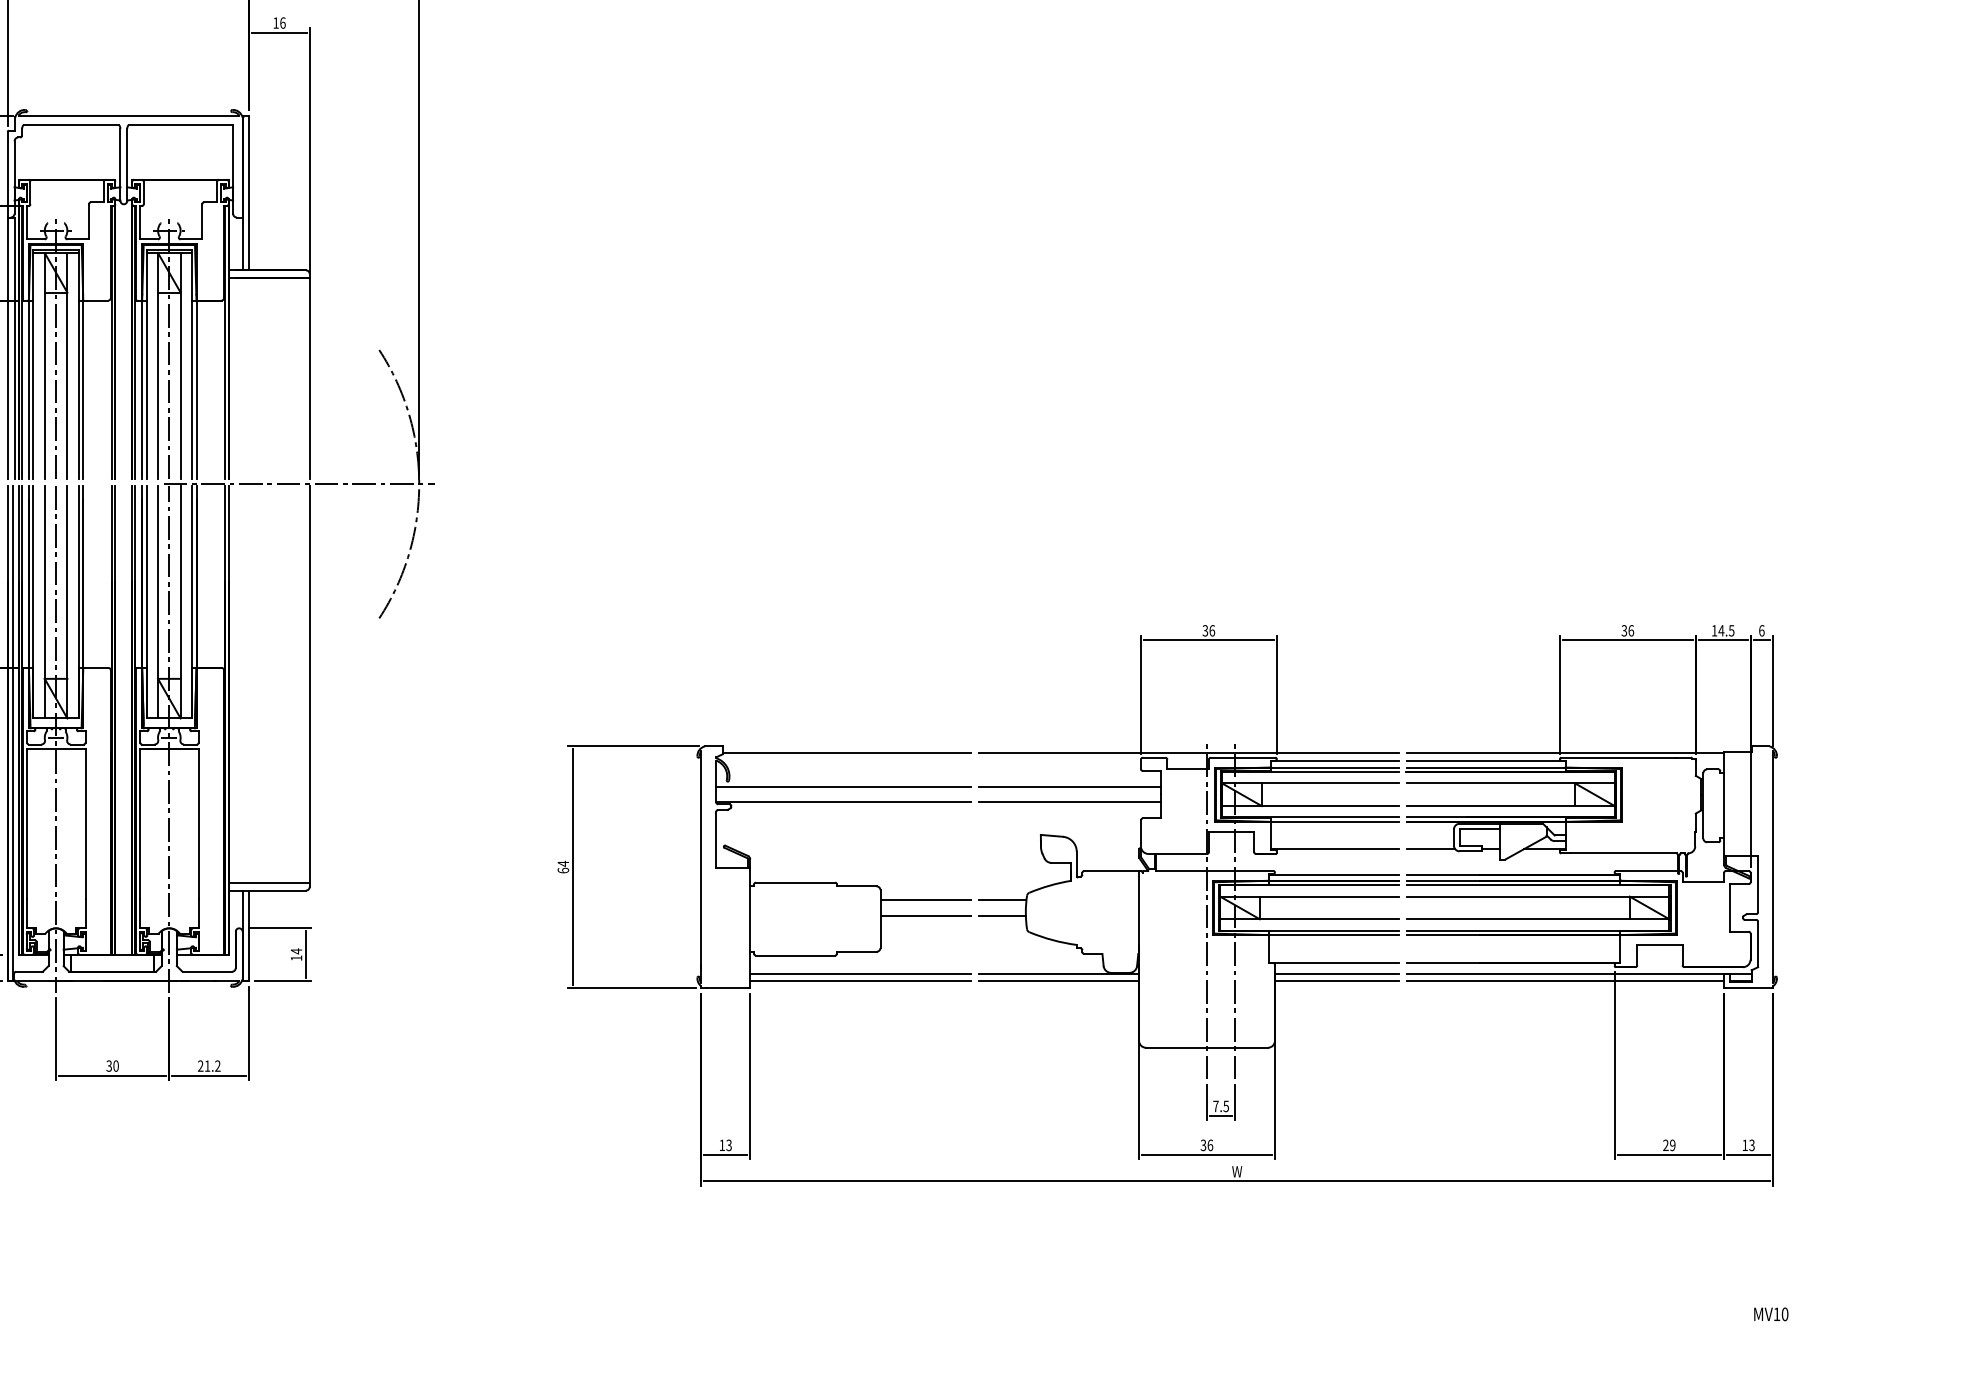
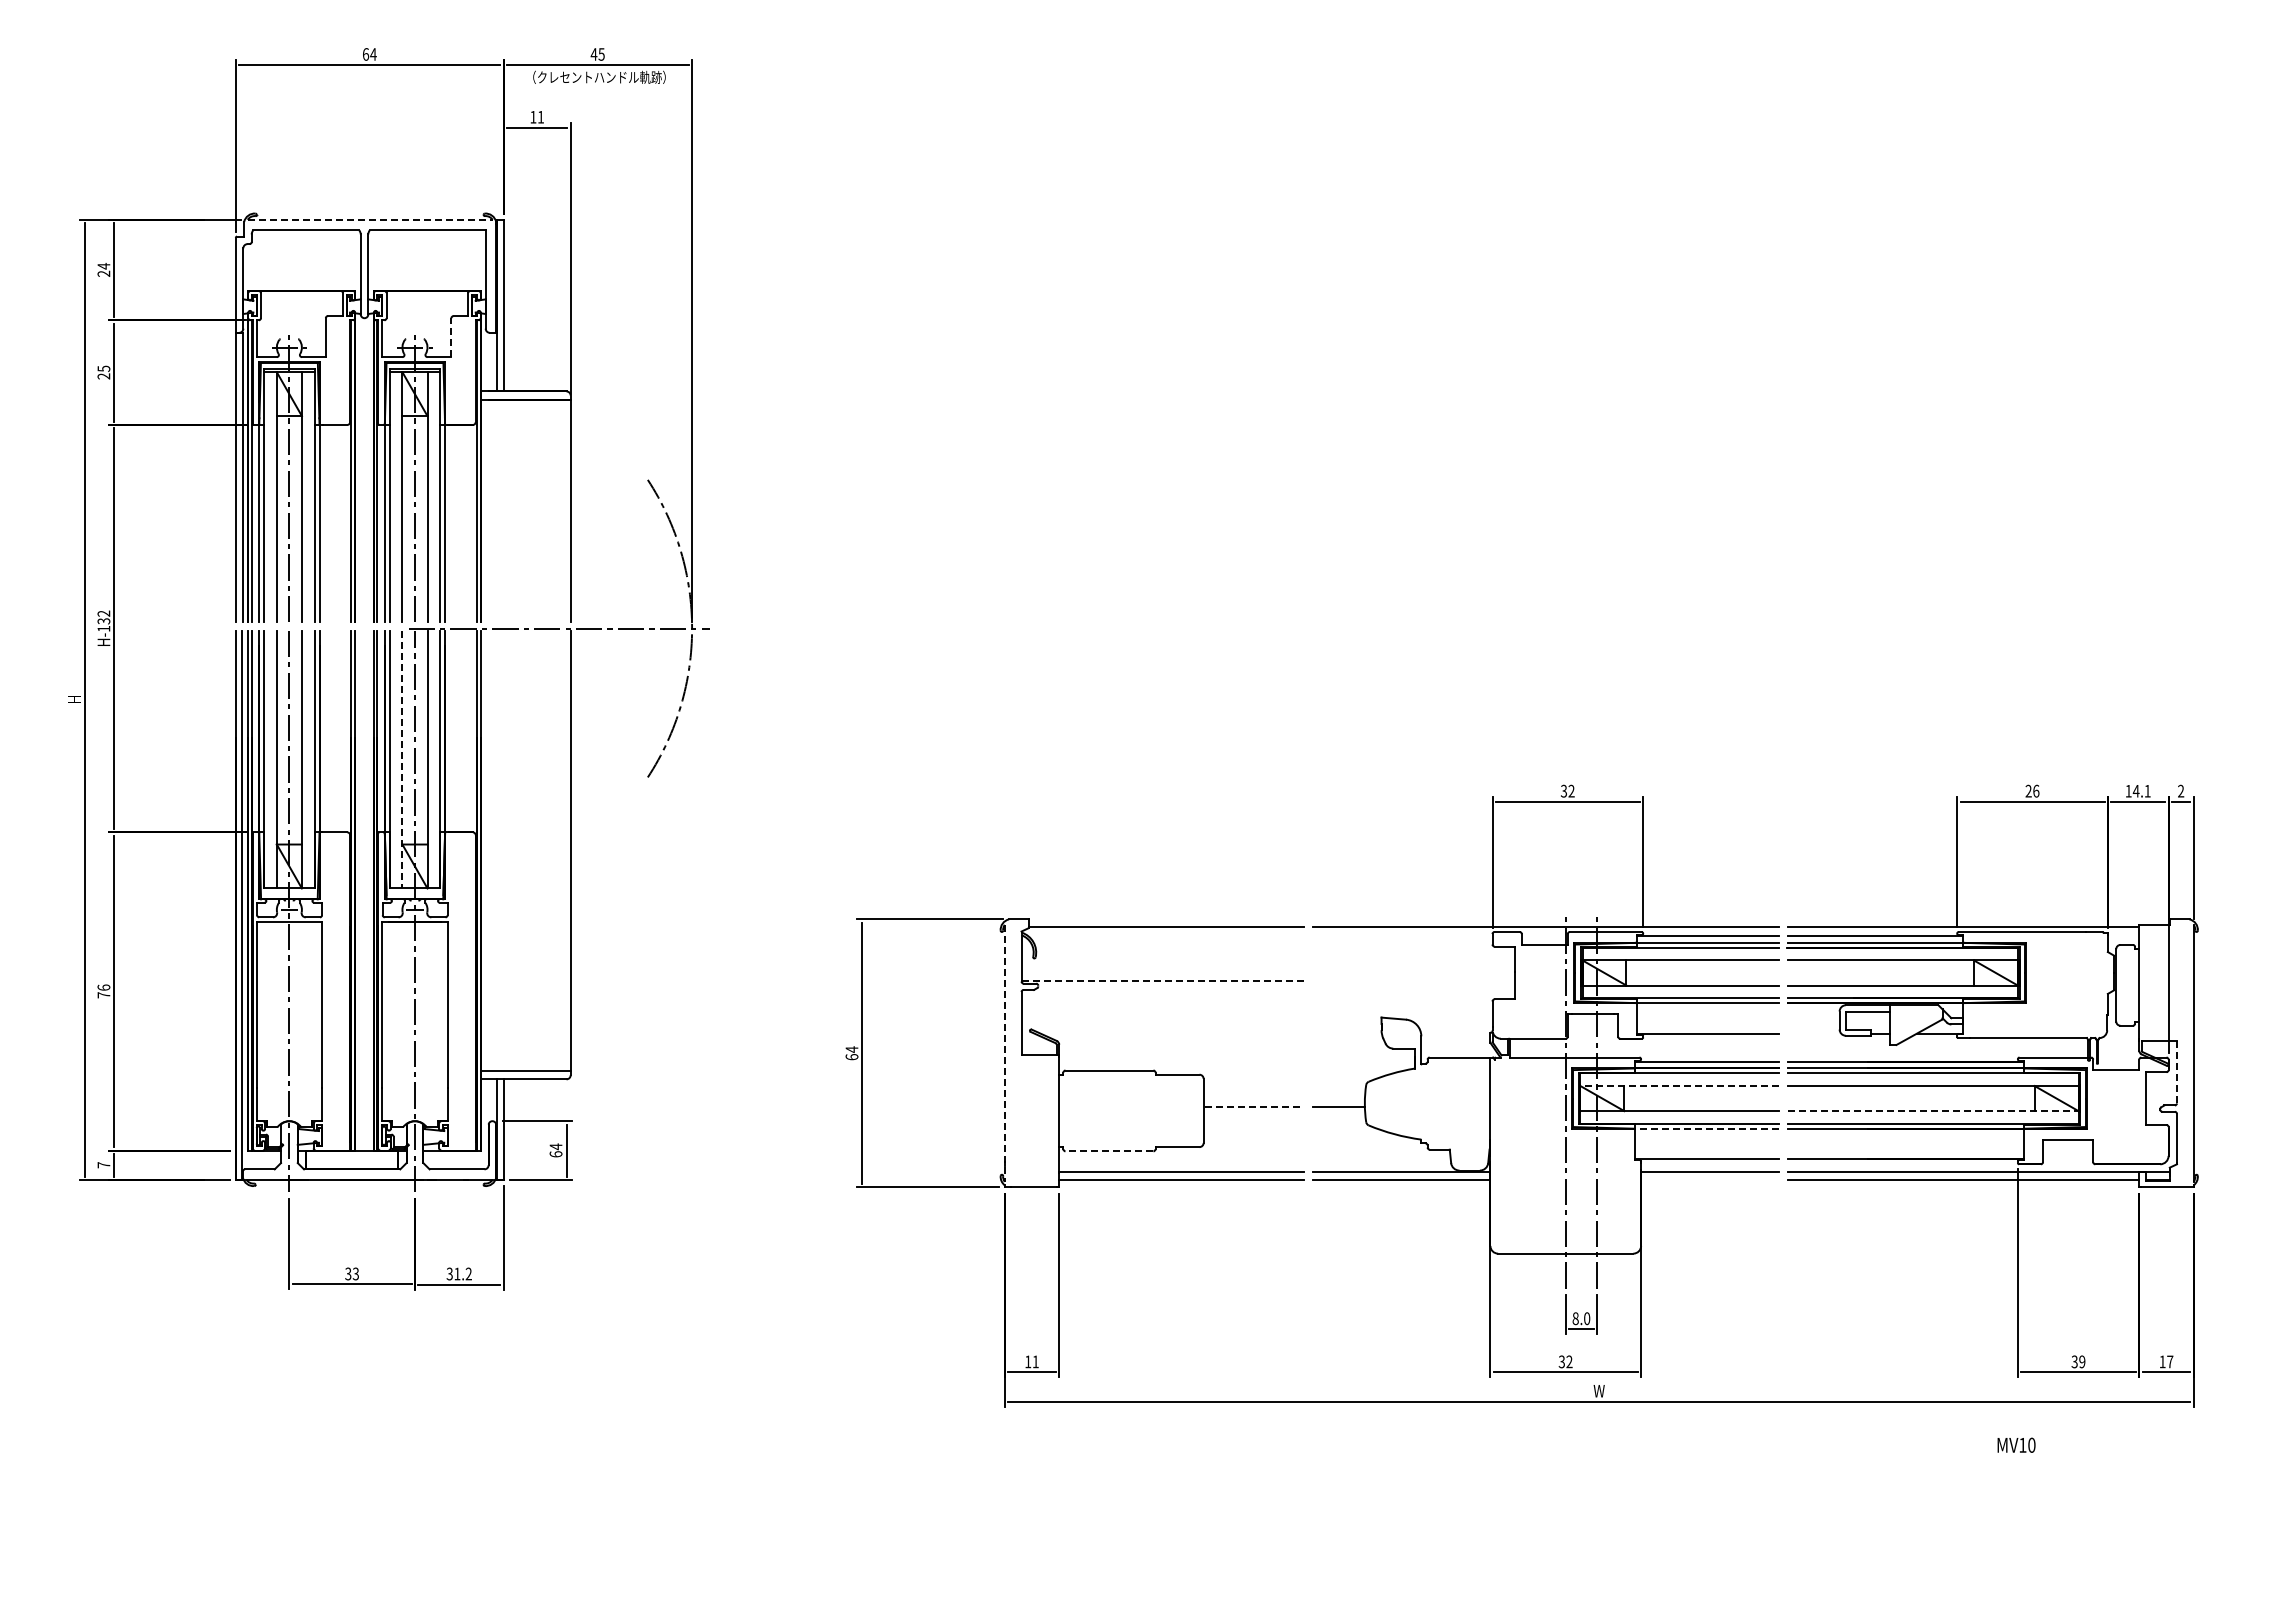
text: (283, 22) -> (541, 116), 16 -> 11
line: (129, 115) -> (370, 219), solid -> dashed
line: (202, 221) -> (451, 337), solid -> dashed
line: (158, 602) -> (402, 759), solid -> dashed
text: (1212, 630) -> (1571, 790), 36 -> 32
text: (1762, 630) -> (2181, 790), 6 -> 2
text: (1624, 631) -> (2028, 791), 36 -> 26
text: (1731, 631) -> (2147, 791), 14.5 -> 14.1
line: (843, 787) -> (1162, 964), removed
line: (1069, 787) -> (1413, 964), removed
line: (844, 802) -> (1163, 981), solid -> dashed
line: (1069, 802) -> (1413, 981), removed
line: (1431, 849) -> (1814, 1033), removed
line: (700, 867) -> (1004, 1053), solid -> dashed
line: (1757, 883) -> (2176, 1071), solid -> dashed
line: (1309, 897) -> (1679, 1086), solid -> dashed
line: (926, 900) -> (1254, 1090), removed
line: (1002, 900) -> (1338, 1090), removed
line: (926, 915) -> (1254, 1106), solid -> dashed
line: (1538, 919) -> (1933, 1111), solid -> dashed
line: (1333, 934) -> (1706, 1128), solid -> dashed
line: (795, 955) -> (1109, 1151), solid -> dashed
text: (296, 958) -> (555, 1154), 14 -> 64
line: (1337, 980) -> (1710, 1179), removed
text: (115, 1065) -> (355, 1273), 30 -> 33
text: (200, 1066) -> (449, 1274), 21.2 -> 31.2
text: (1221, 1106) -> (1581, 1318), 7.5 -> 8.0
text: (728, 1145) -> (1035, 1361), 13 -> 11
text: (1210, 1145) -> (1569, 1361), 36 -> 32
text: (1665, 1145) -> (2074, 1362), 29 -> 39
text: (1752, 1145) -> (2170, 1361), 13 -> 17
text: (1771, 1313) -> (2016, 1444), moved

